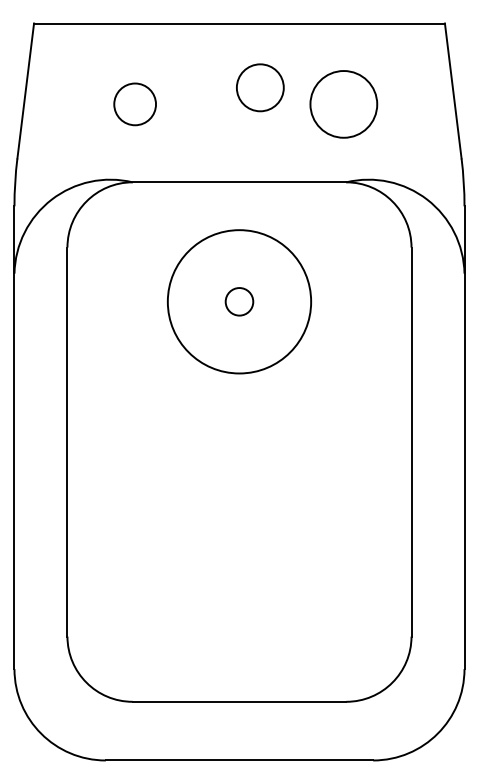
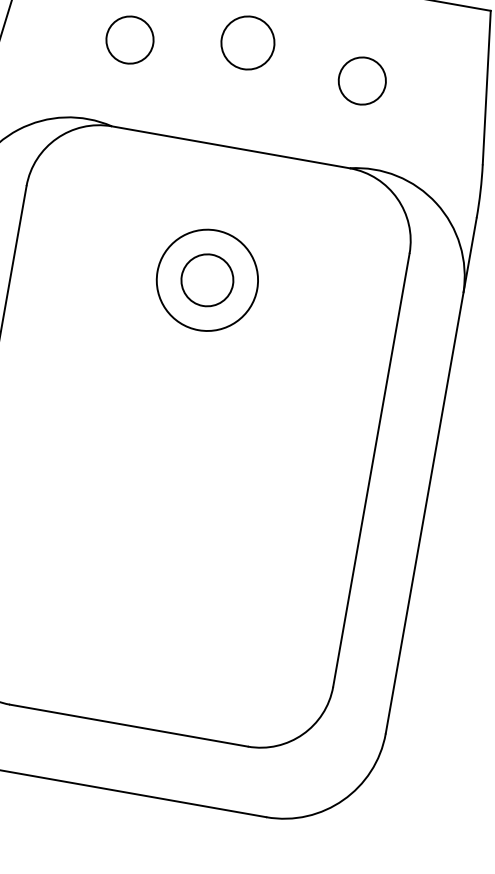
circle: (260, 87) -> (248, 42), moved
circle: (343, 104) -> (361, 81), size x0.62
circle: (239, 301) -> (207, 279), size x0.62
circle: (239, 301) -> (207, 279), size x1.67

